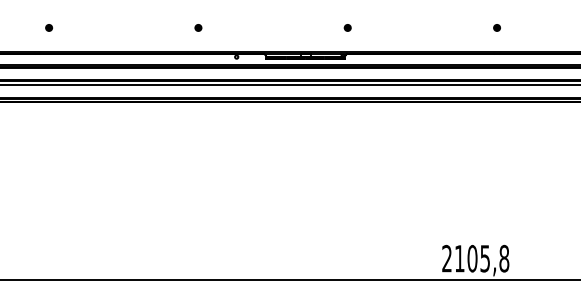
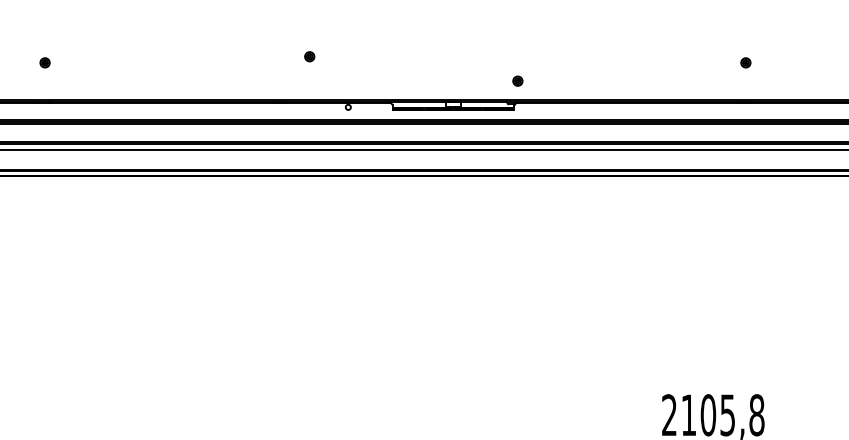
part: (48, 27) -> (44, 62), moved
part: (198, 27) -> (309, 56), moved
part: (347, 27) -> (517, 80), moved

